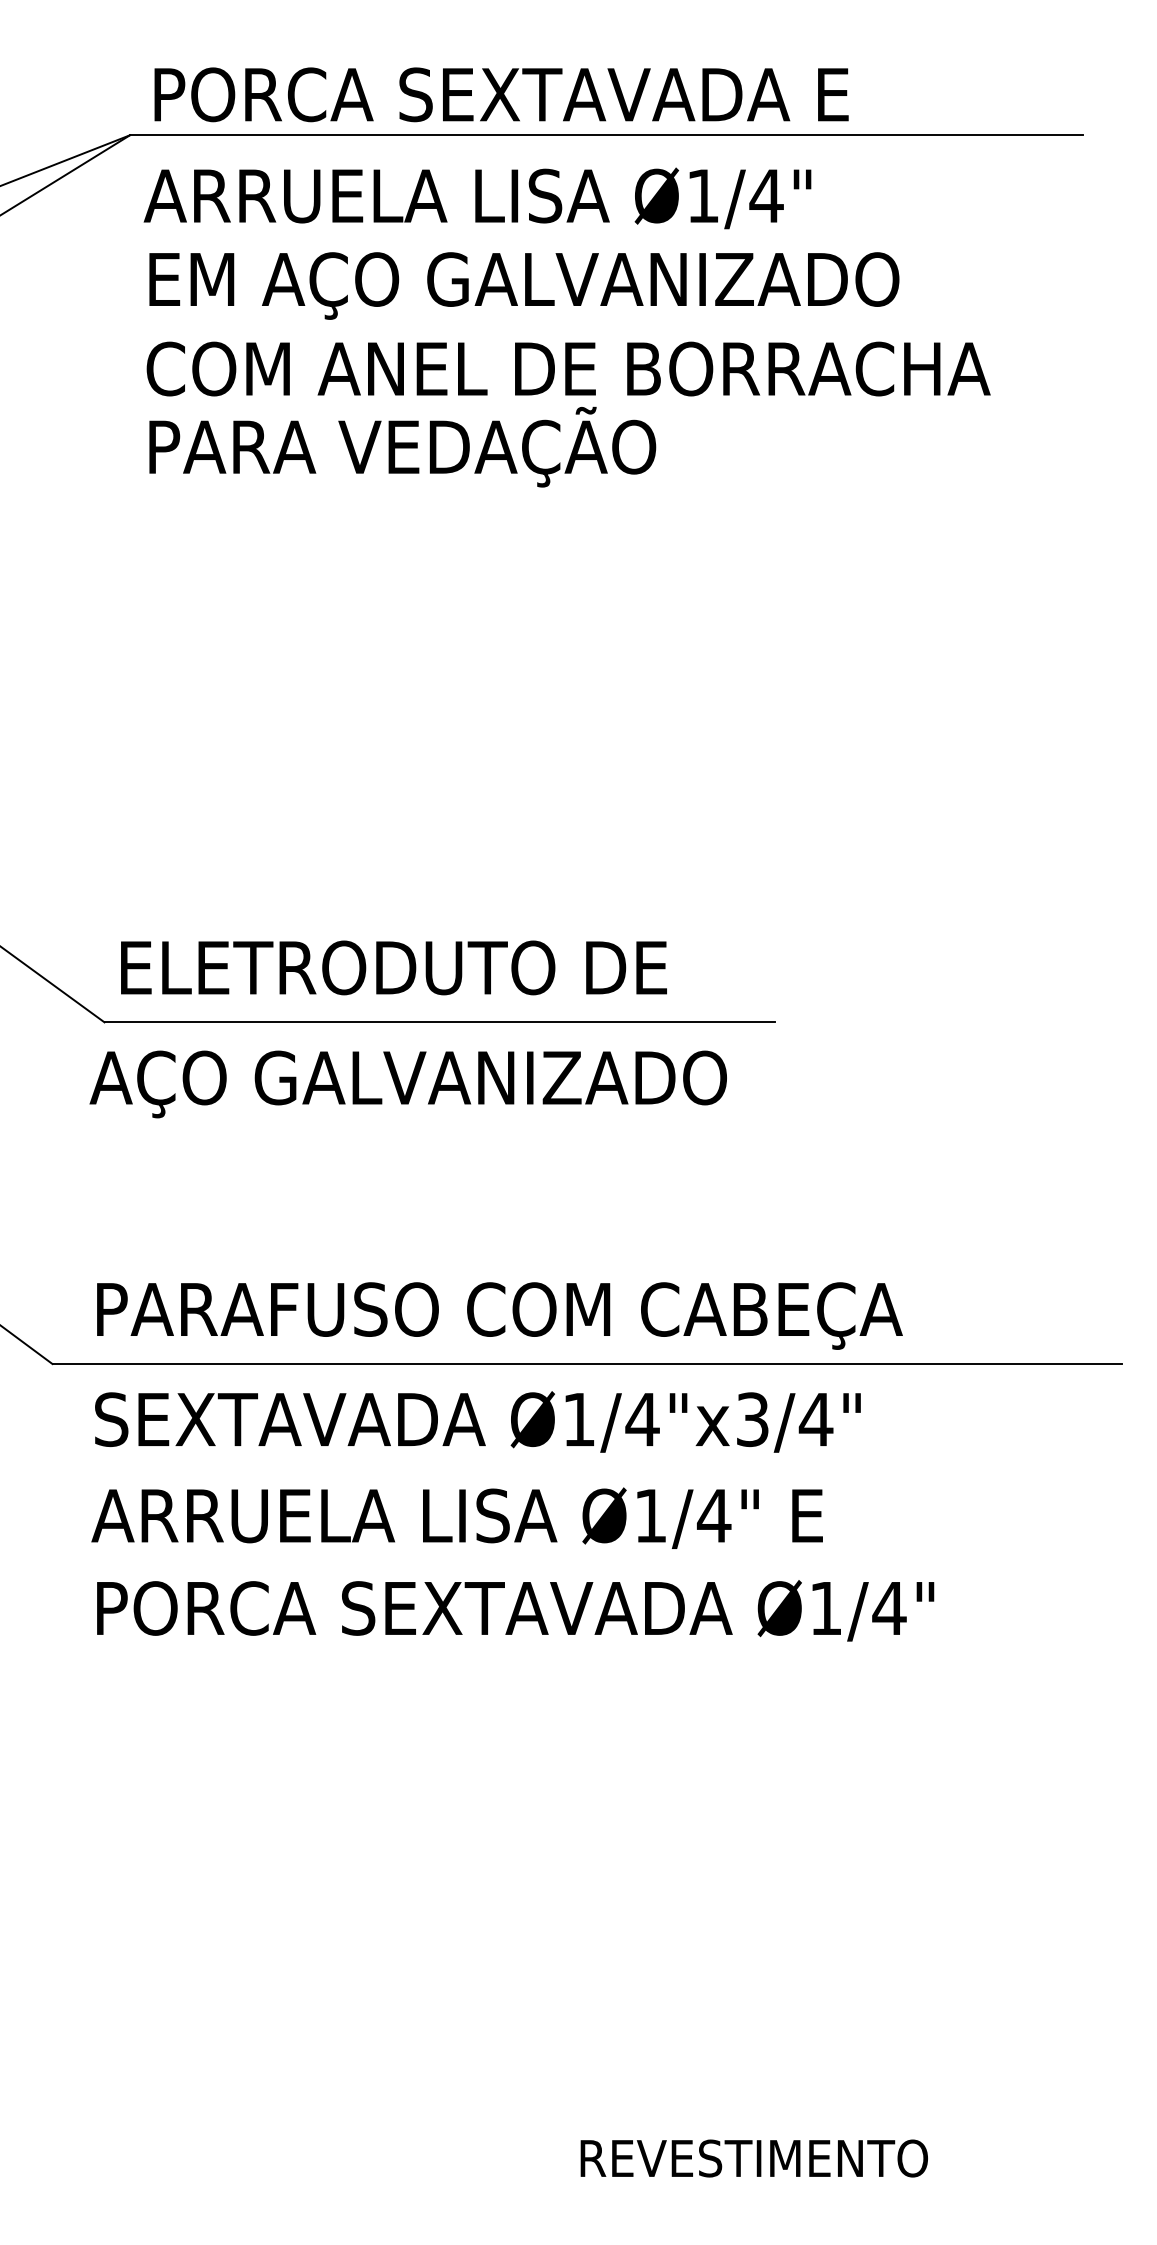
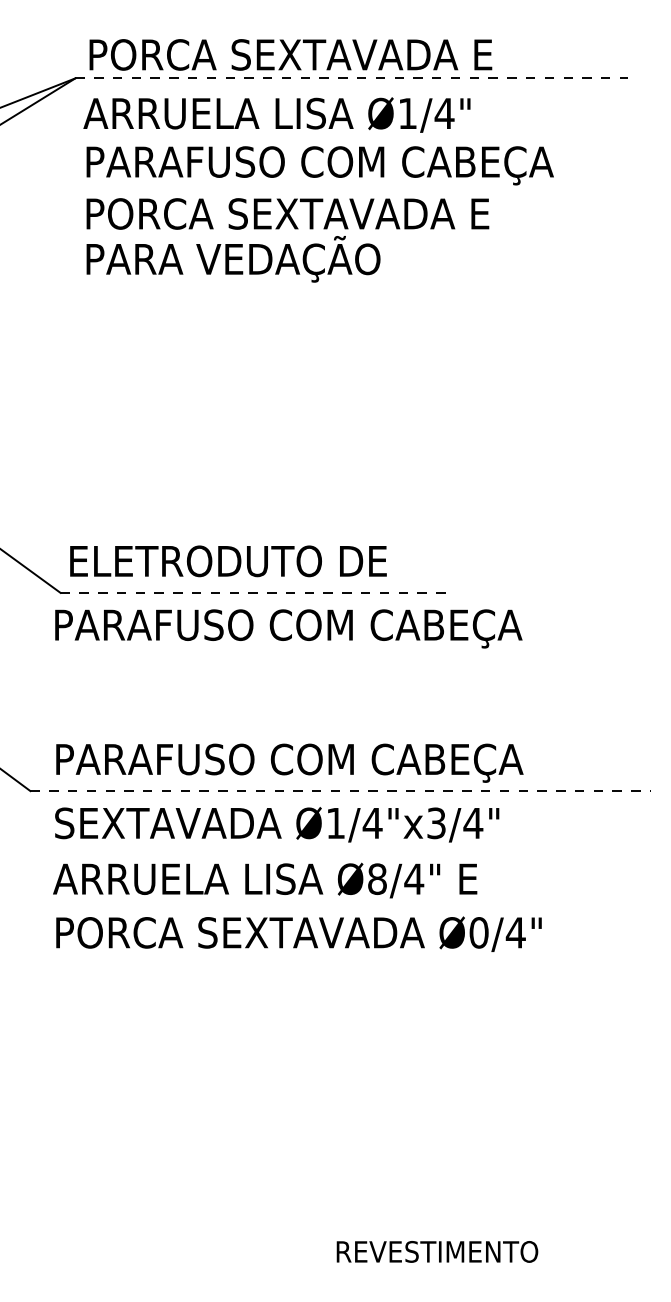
line: (607, 135) -> (352, 78), solid -> dashed
text: (554, 285) -> (321, 165), EM AÇO GALVANIZADO -> PARAFUSO COM CABEÇA
text: (568, 368) -> (329, 213), COM ANEL DE BORRACHA -> PORCA SEXTAVADA E
line: (440, 1021) -> (255, 592), solid -> dashed
text: (495, 1083) -> (287, 628), AÇO GALVANIZADO -> PARAFUSO COM CABEÇA
line: (588, 1364) -> (341, 791), solid -> dashed
text: (650, 1516) -> (377, 879), Ø1/4" -> Ø8/4"
text: (825, 1607) -> (478, 932), Ø1/4" -> Ø0/4"

